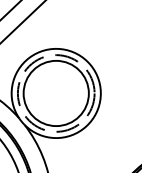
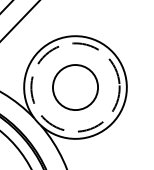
circle: (55, 93) -> (74, 87), size x0.6

